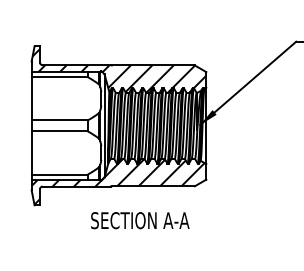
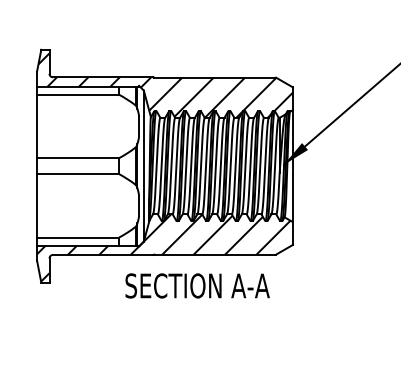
text: (140, 220) -> (197, 285), moved

